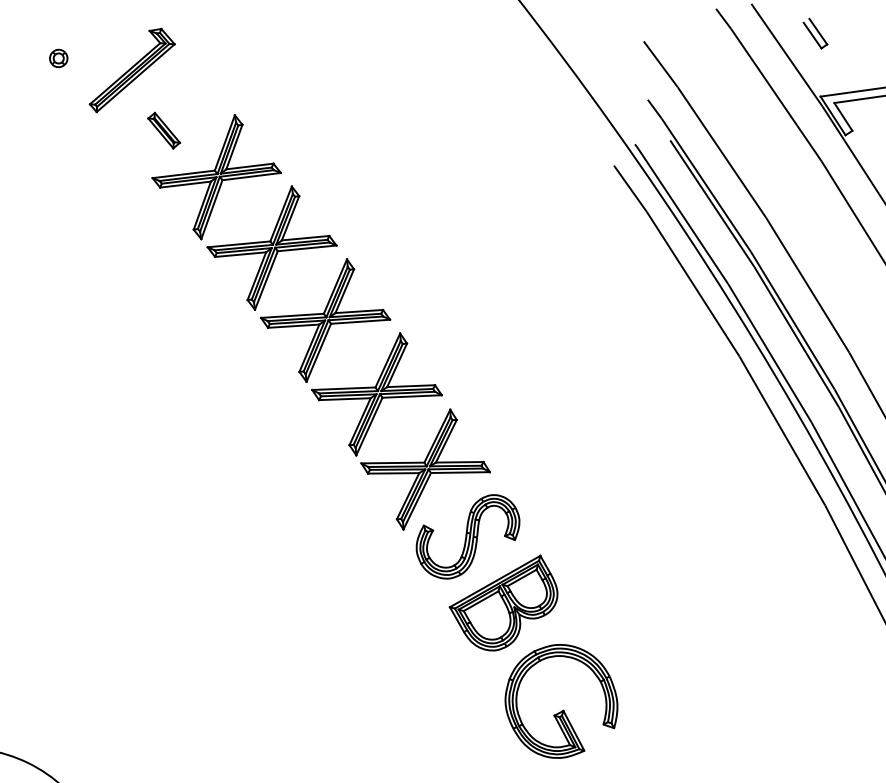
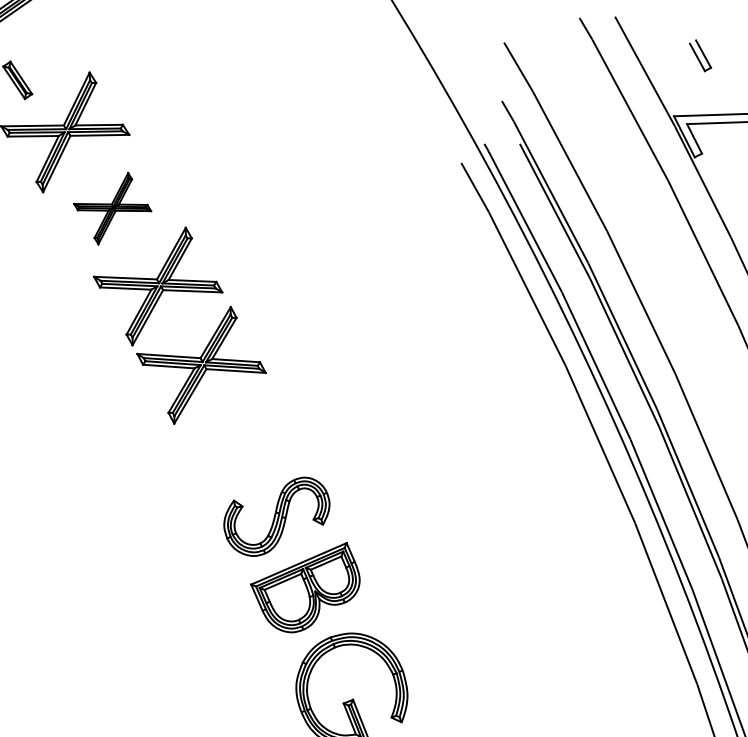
part: (815, 33) -> (700, 55), moved
part: (271, 247) -> (112, 207), size x0.6
part: (425, 469) -> (241, 445), removed

